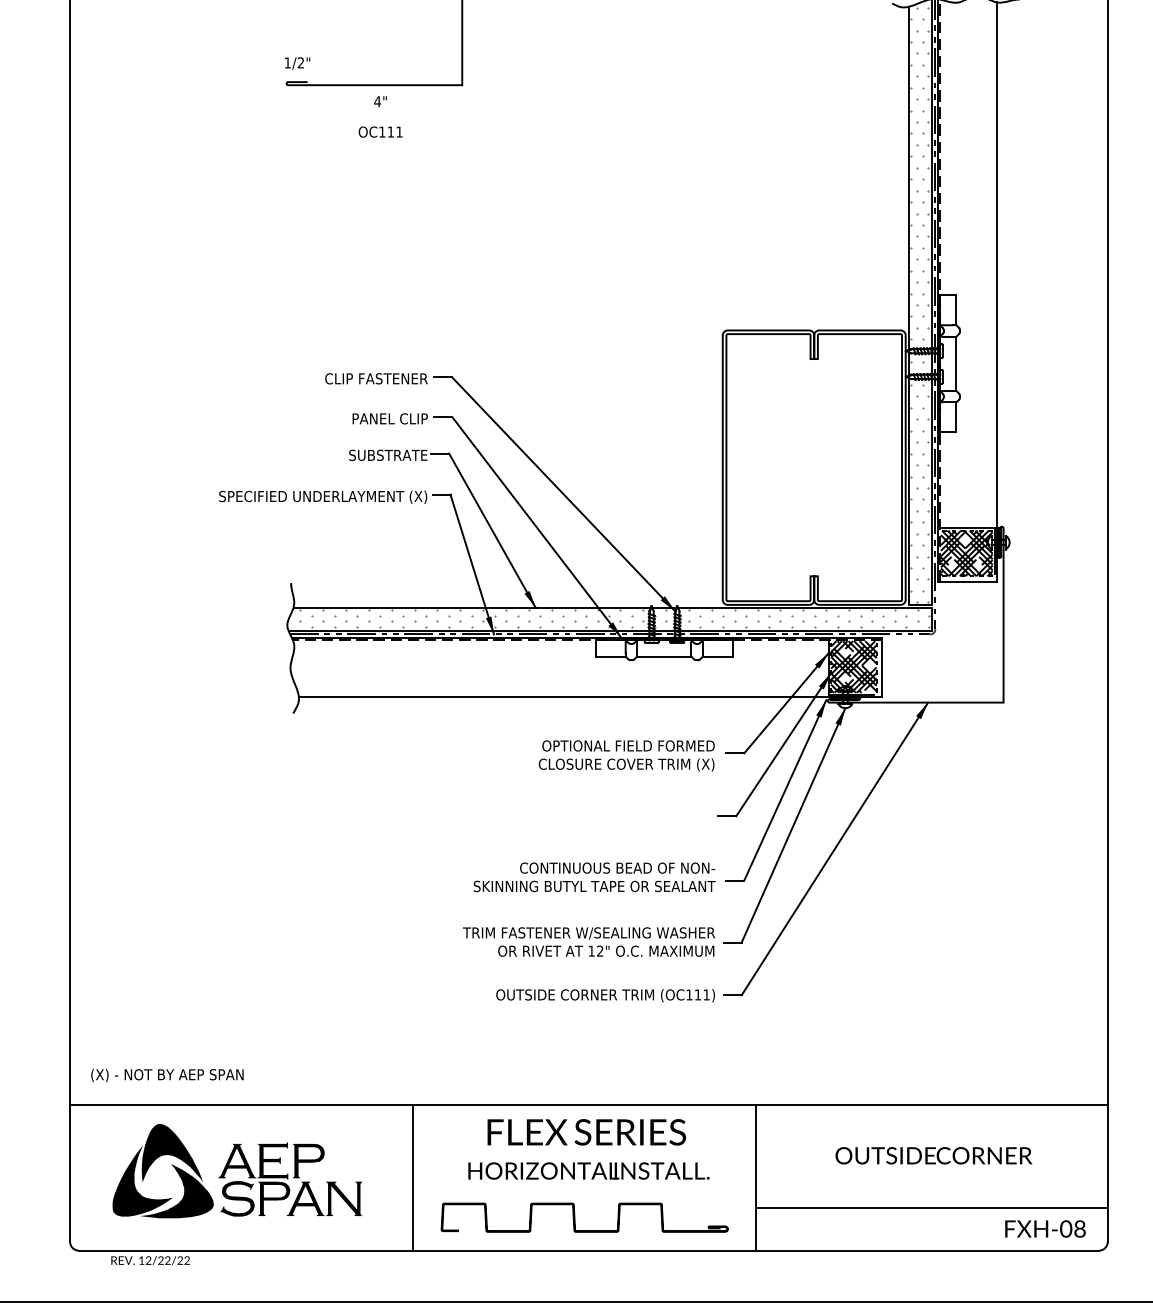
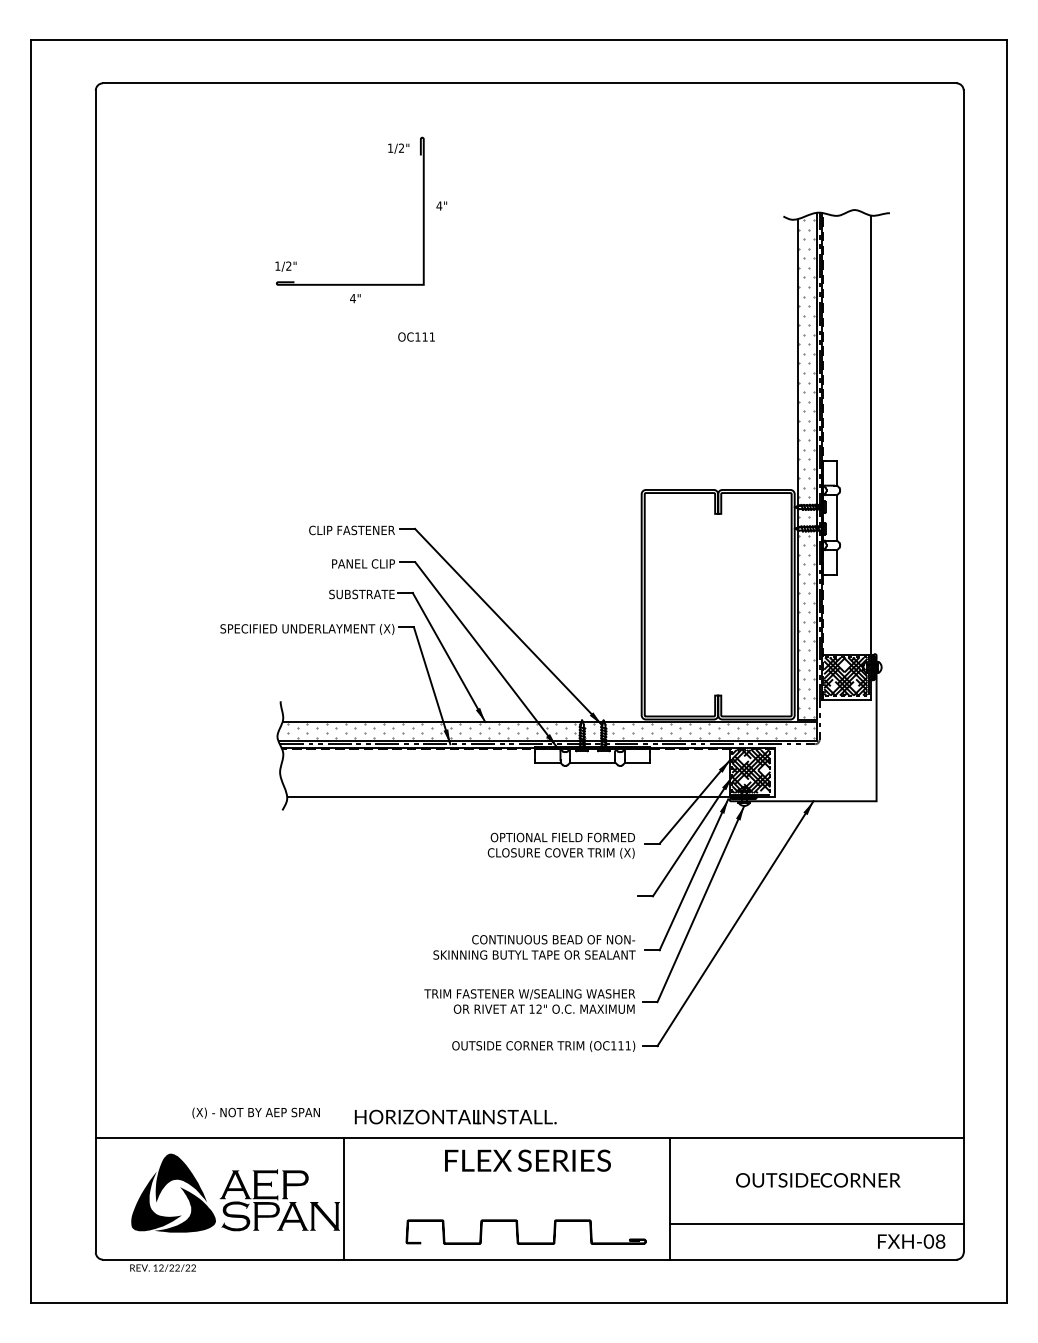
text: (380, 131) -> (416, 336), moved
text: (166, 1074) -> (255, 1112), moved
text: (588, 1170) -> (455, 1116), moved
line: (412, 1177) -> (343, 1198), moved

